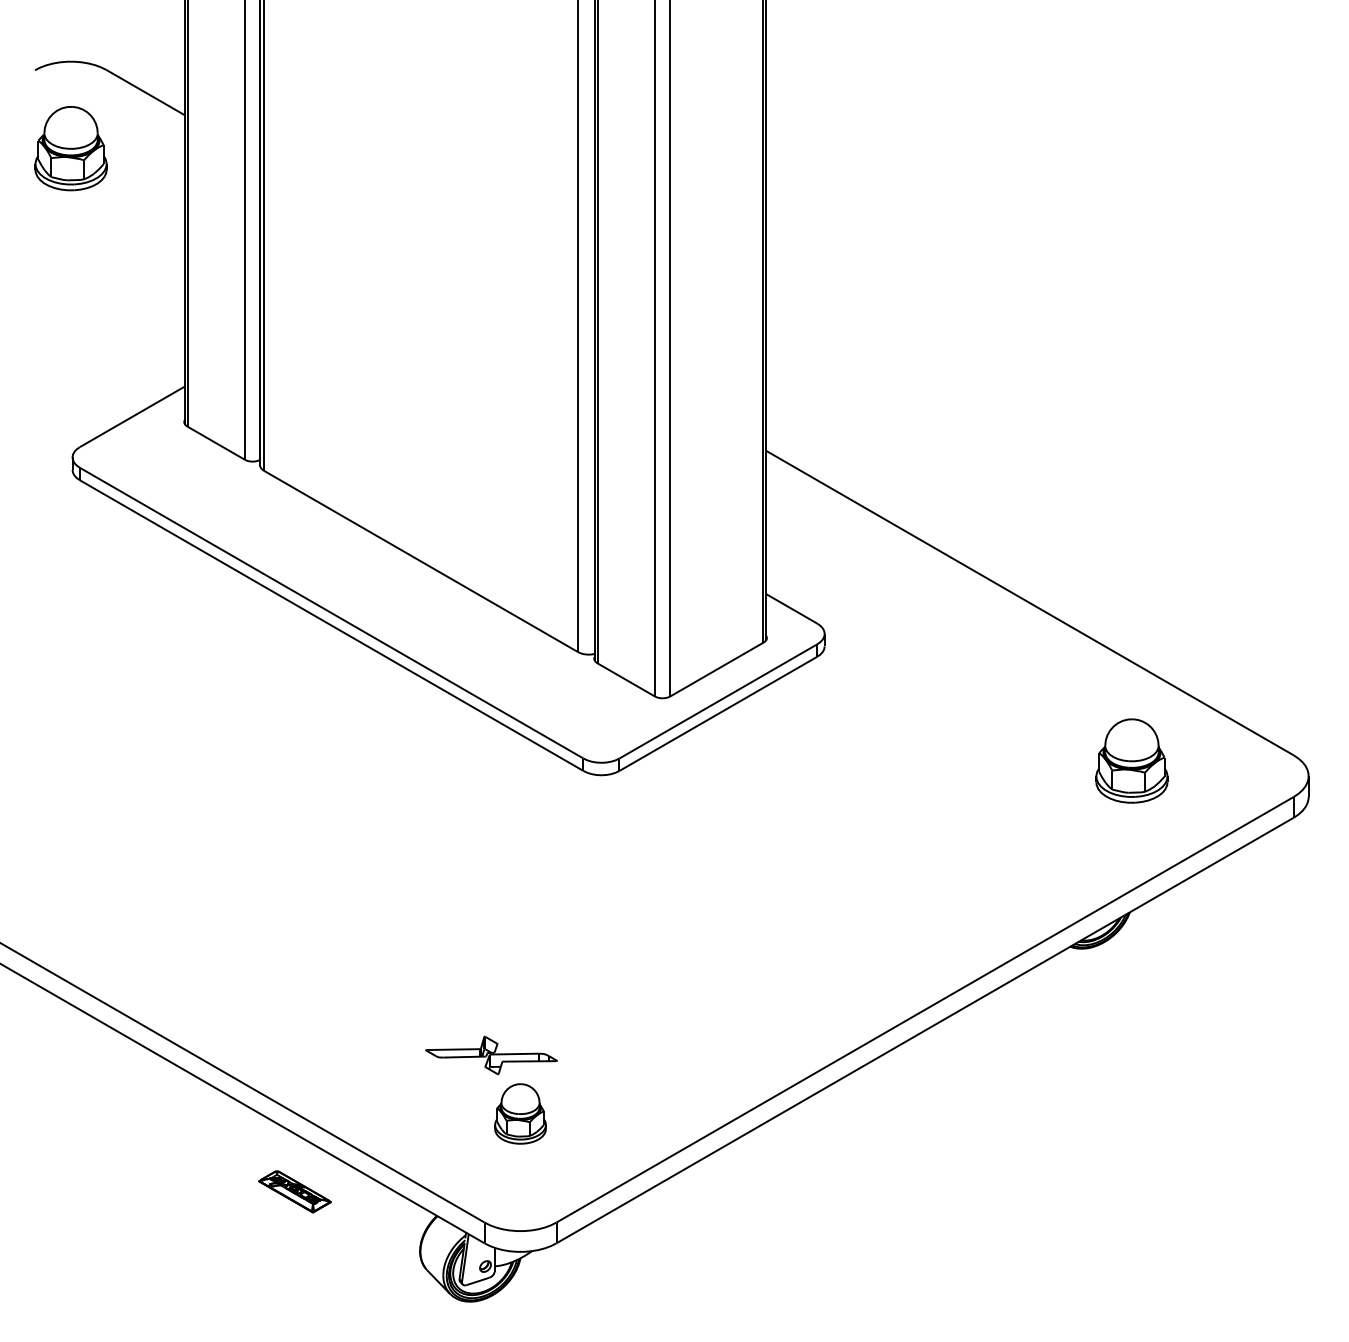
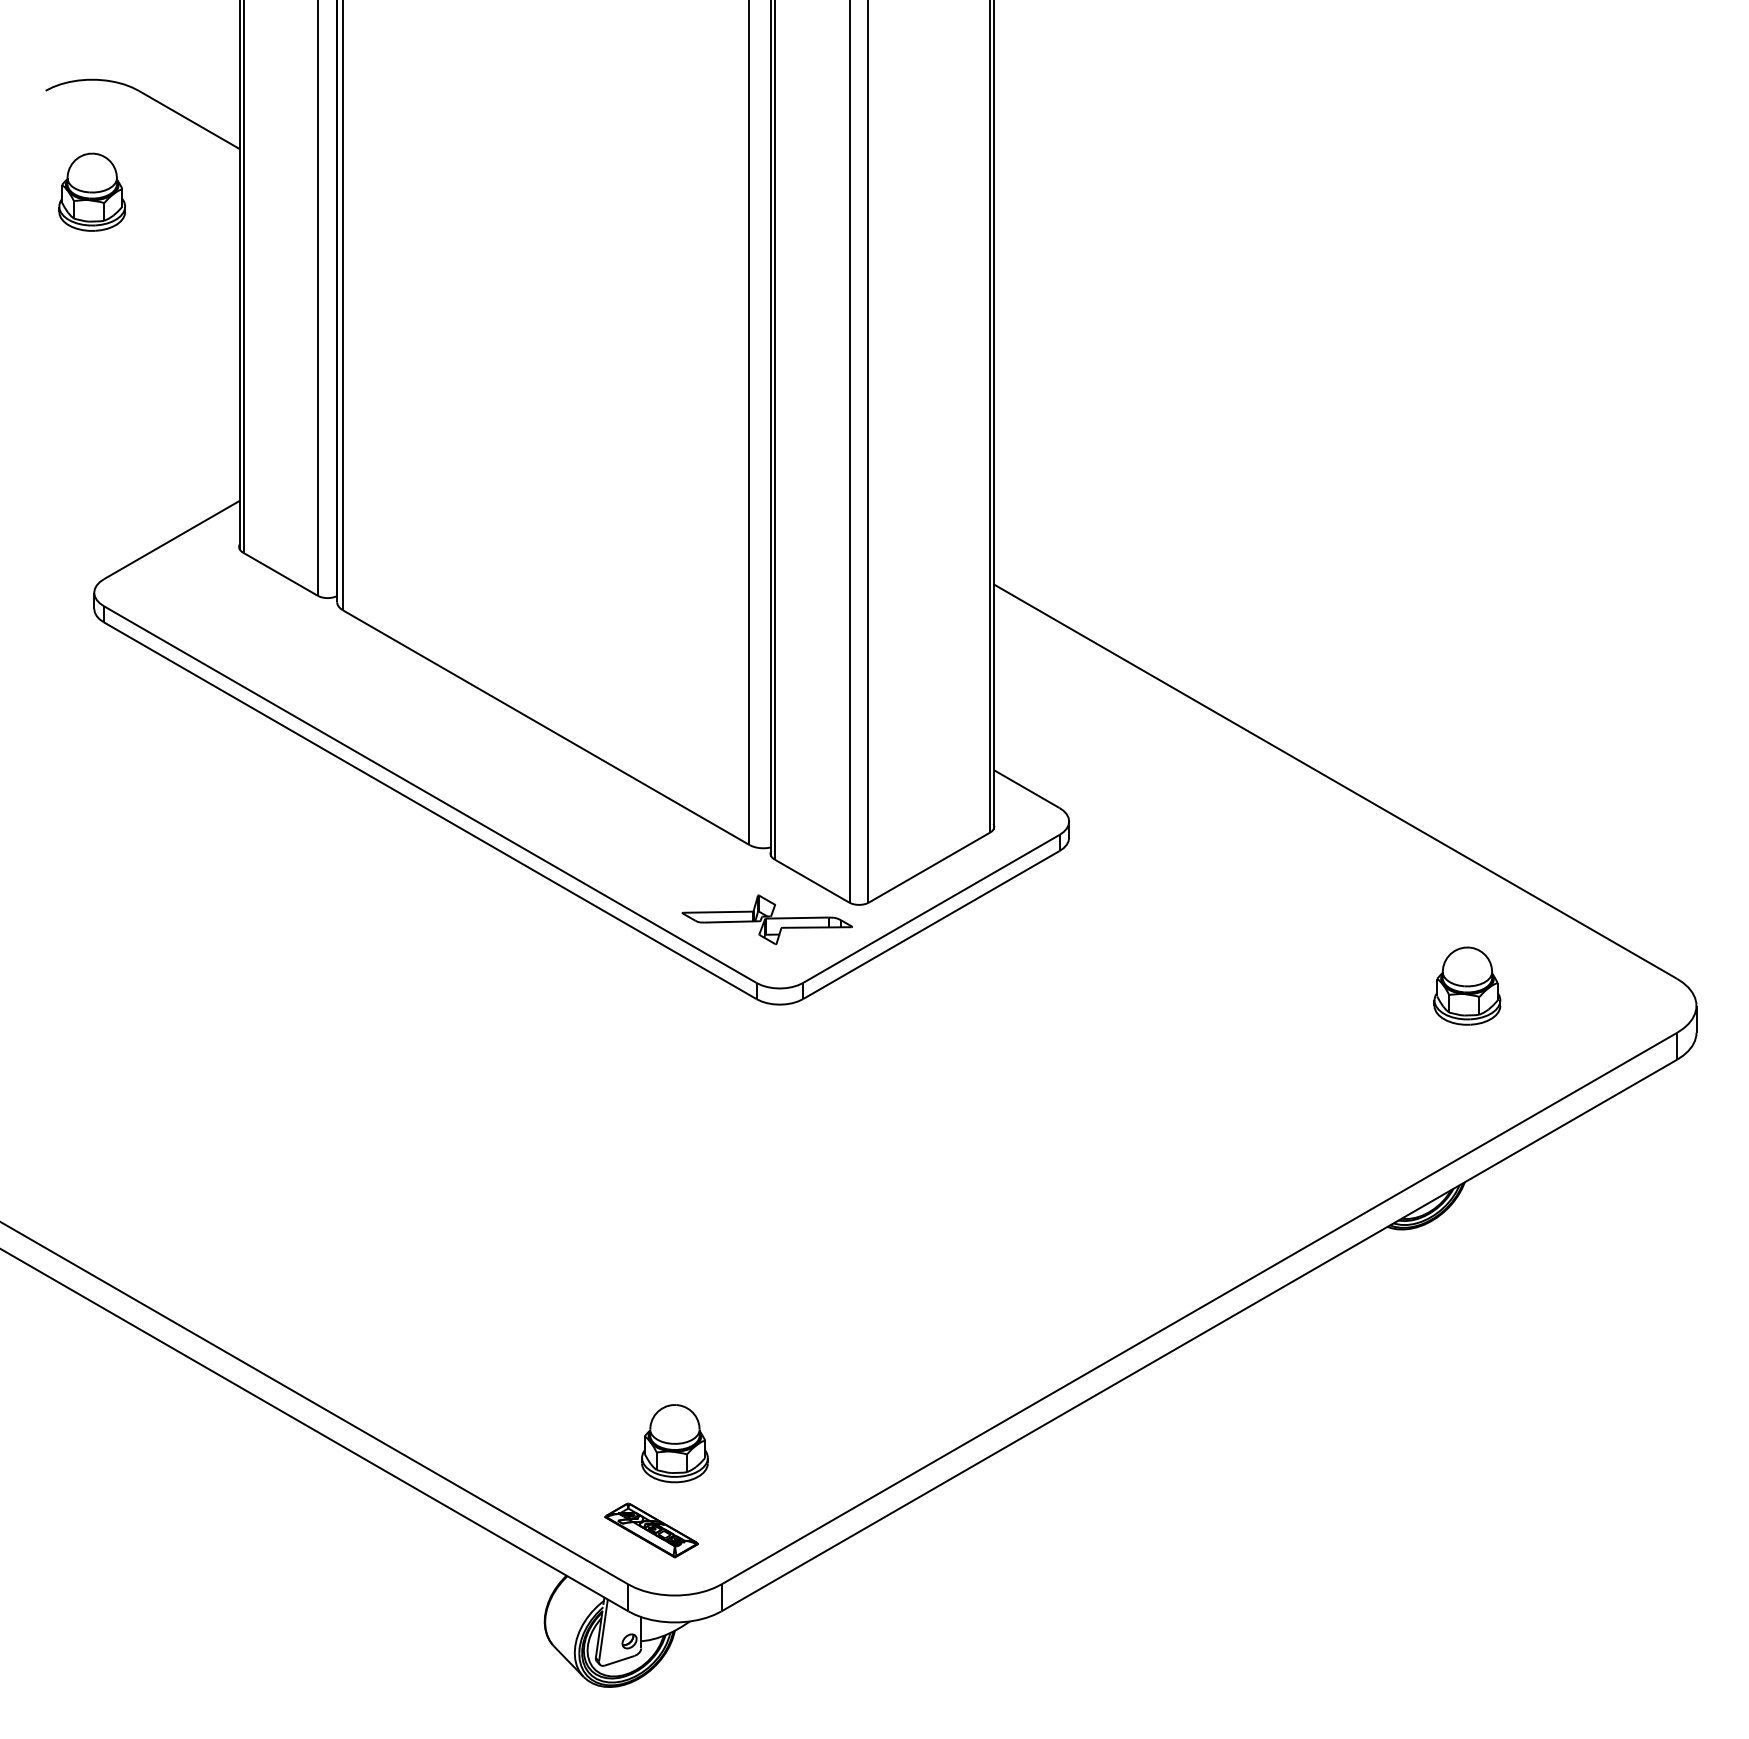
part: (70, 147) -> (91, 191), size x0.71
part: (1131, 760) -> (1467, 985), size x0.71
part: (490, 1055) -> (766, 919), moved
part: (294, 1191) -> (651, 1530), moved

